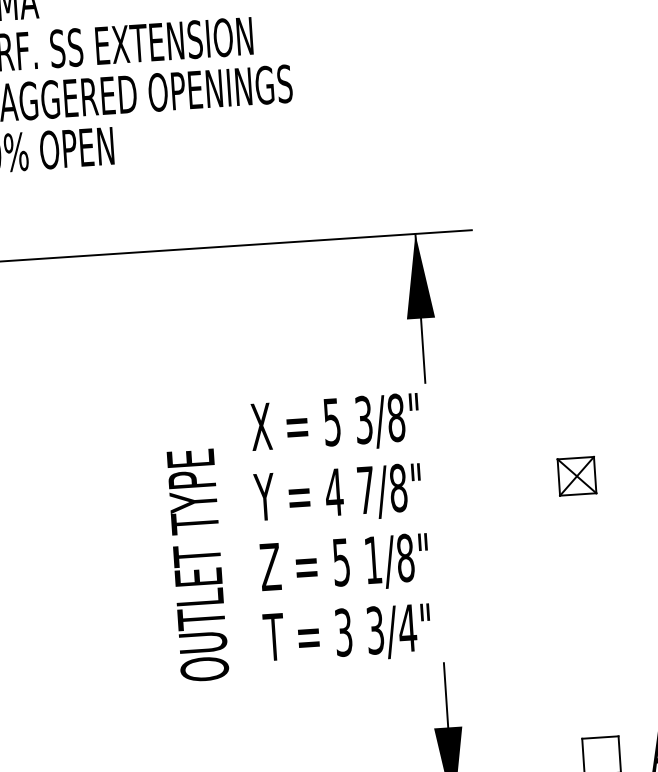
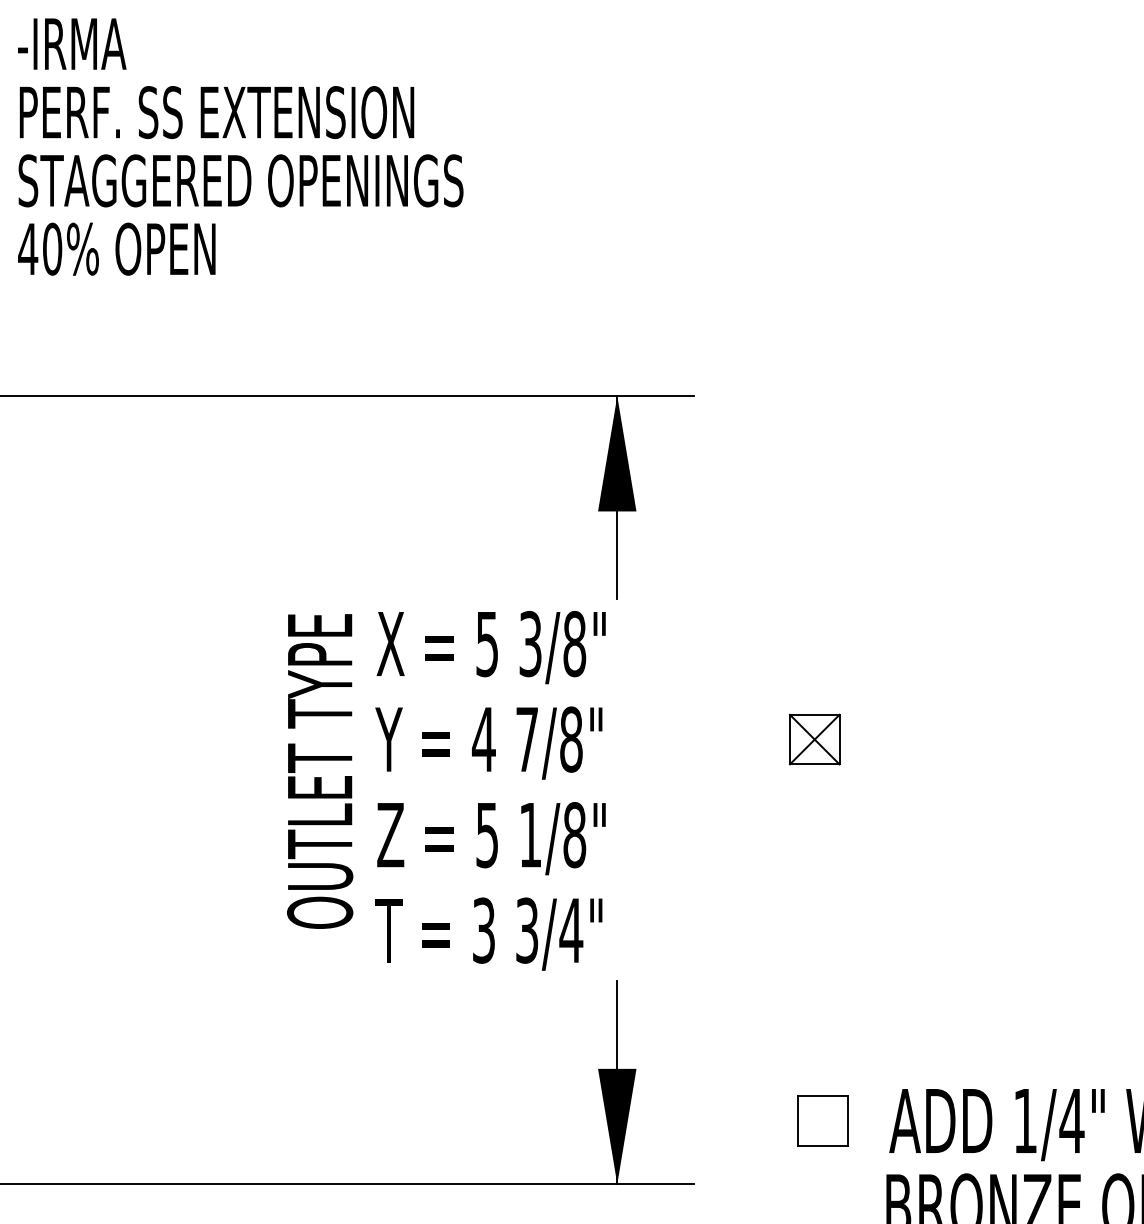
text: (198, 565) -> (320, 771), moved

